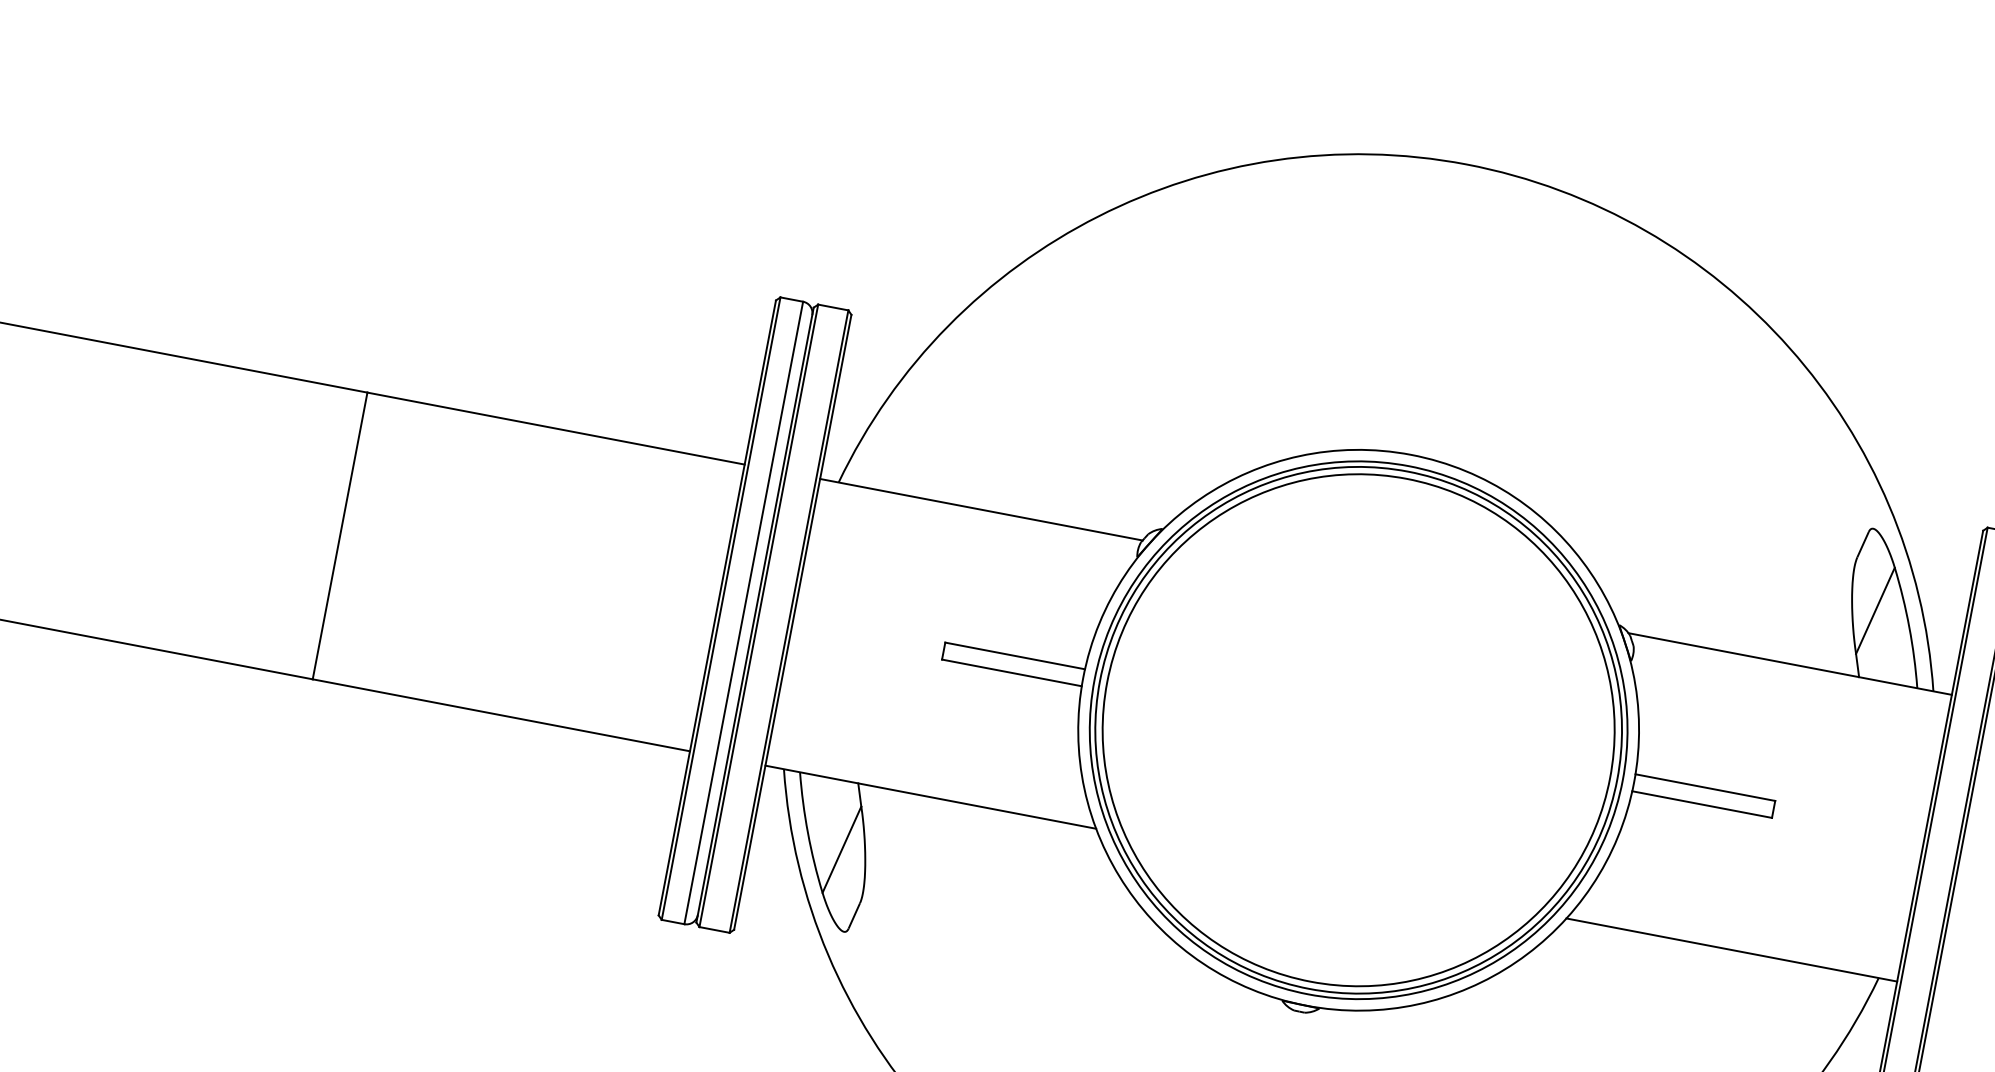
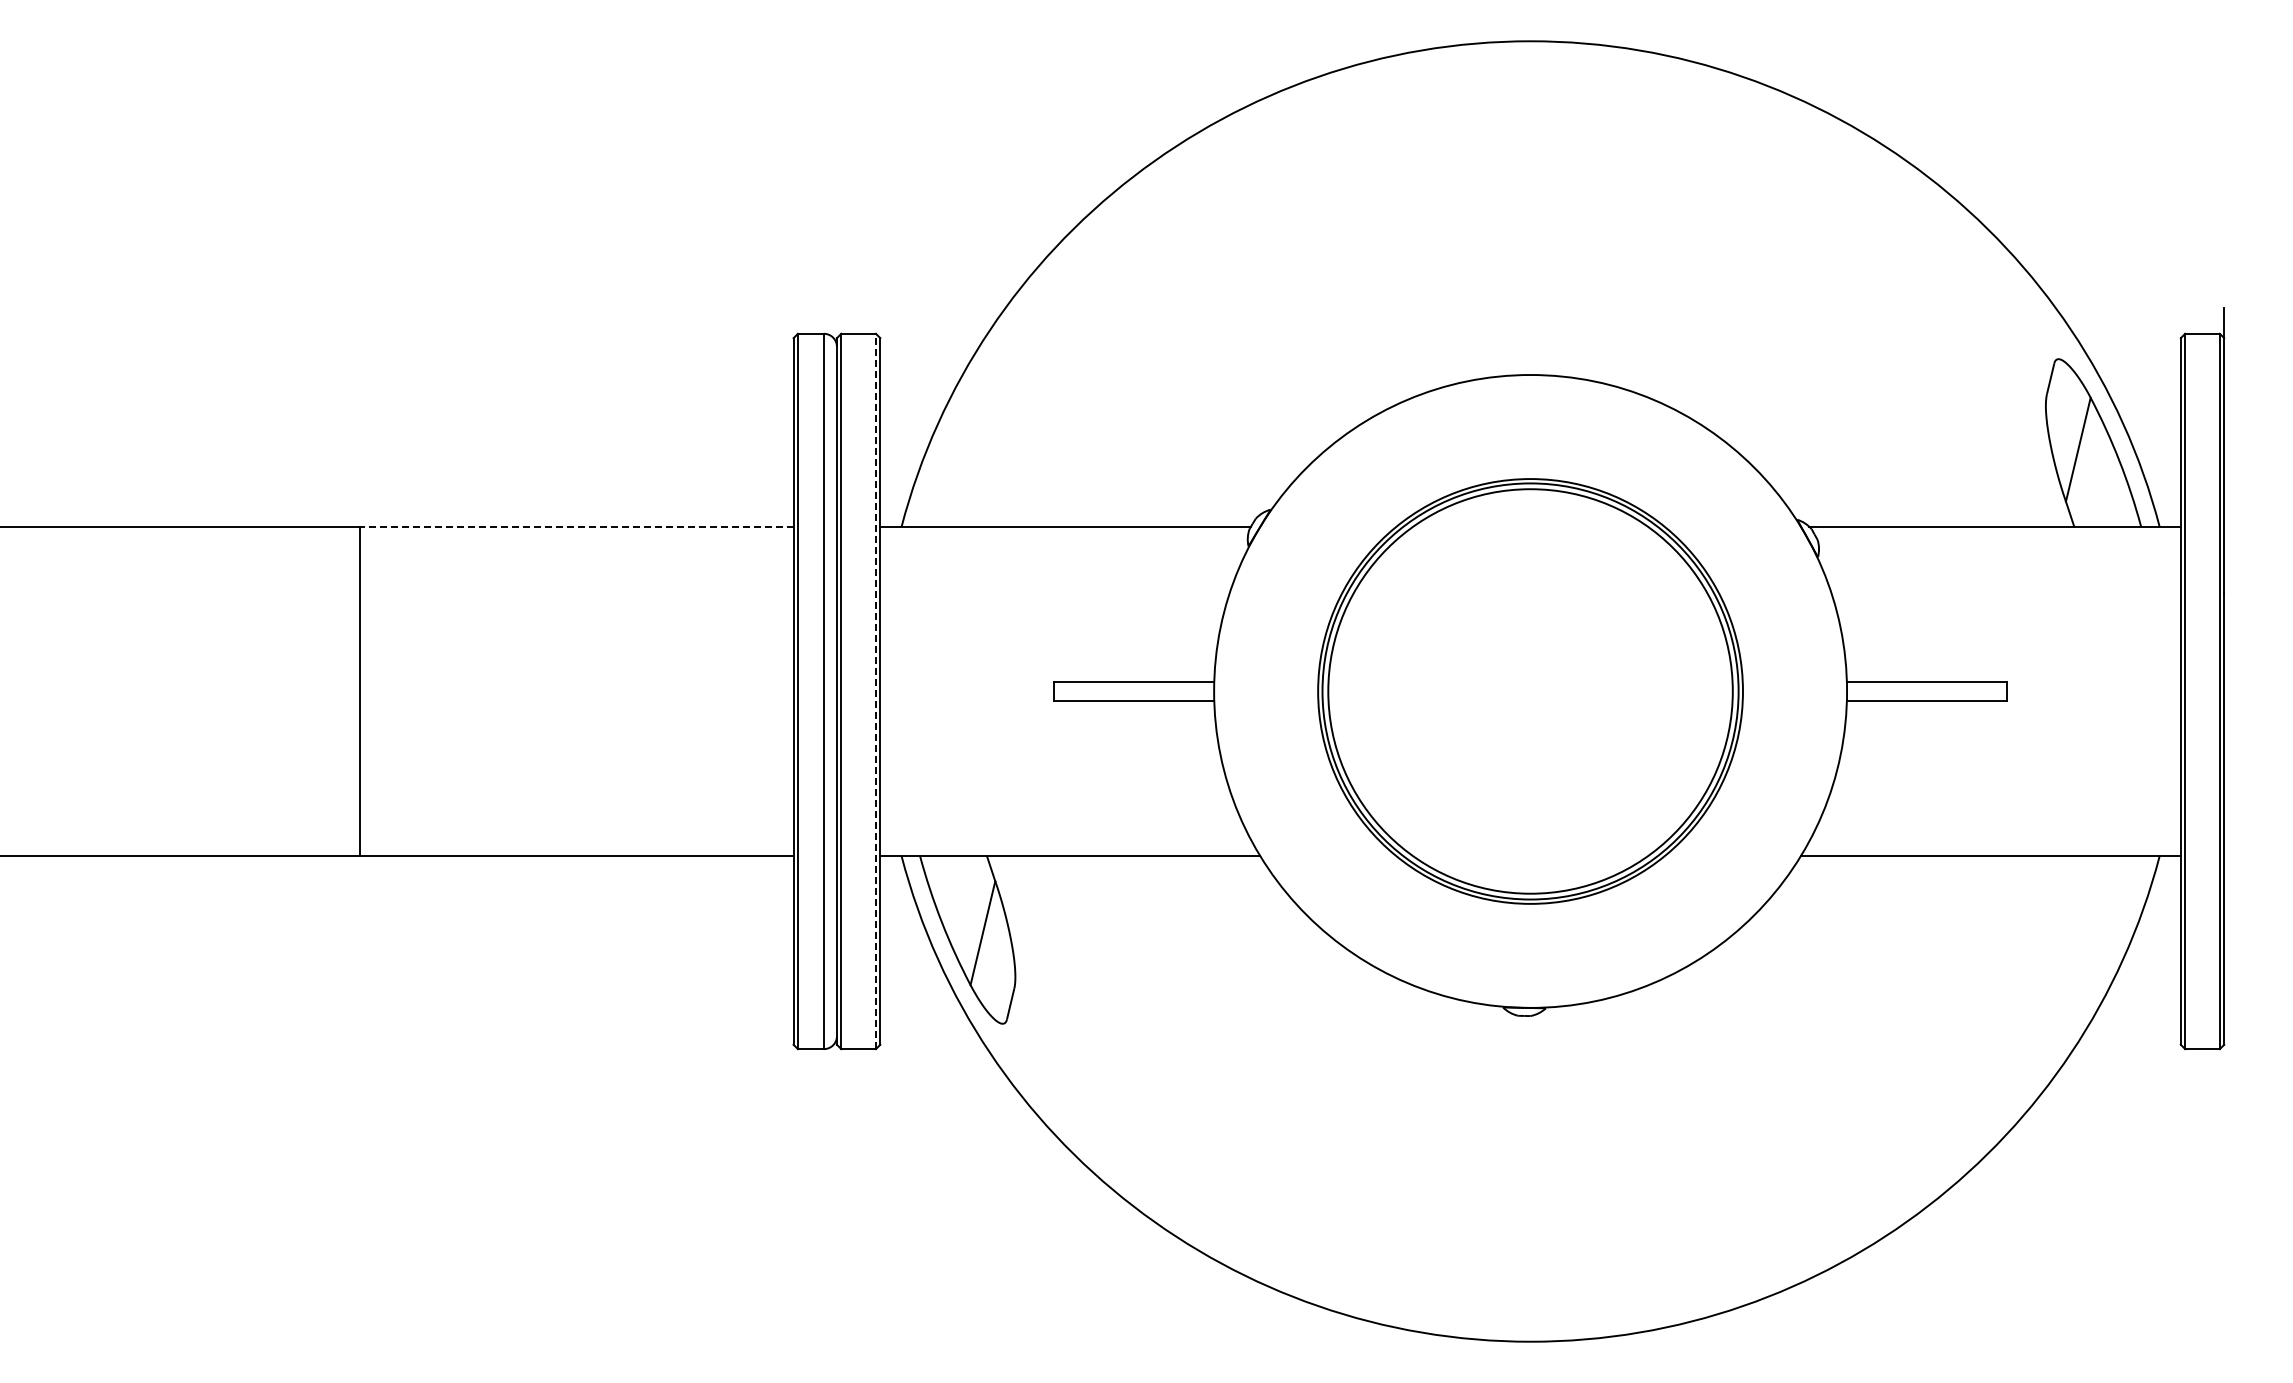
line: (555, 428) -> (576, 526), solid -> dashed
line: (788, 621) -> (875, 691), solid -> dashed
part: (1358, 730) -> (1530, 691), size x0.7

